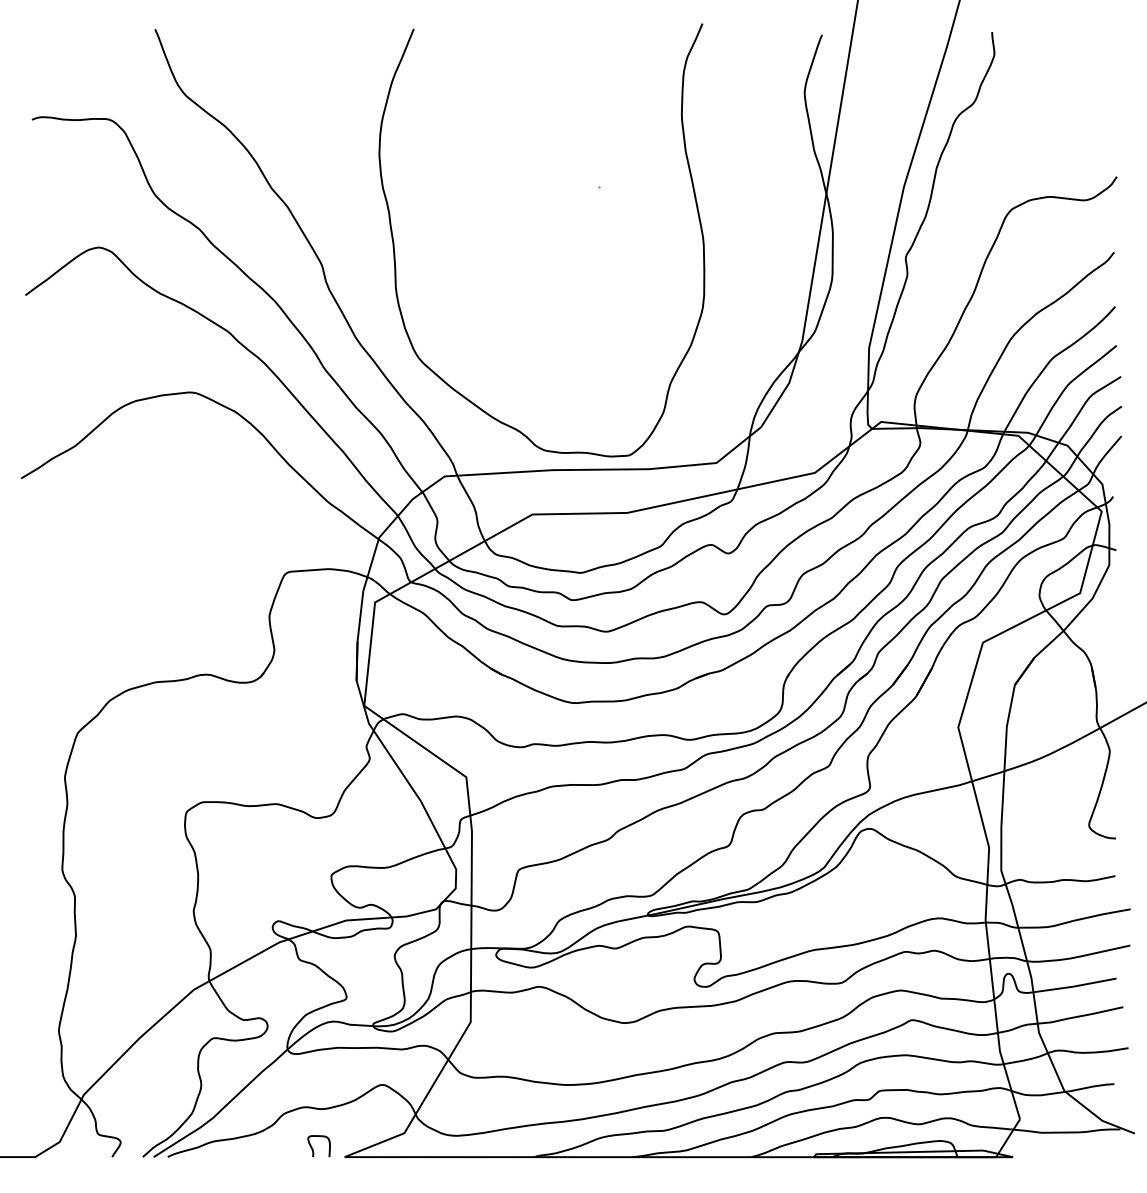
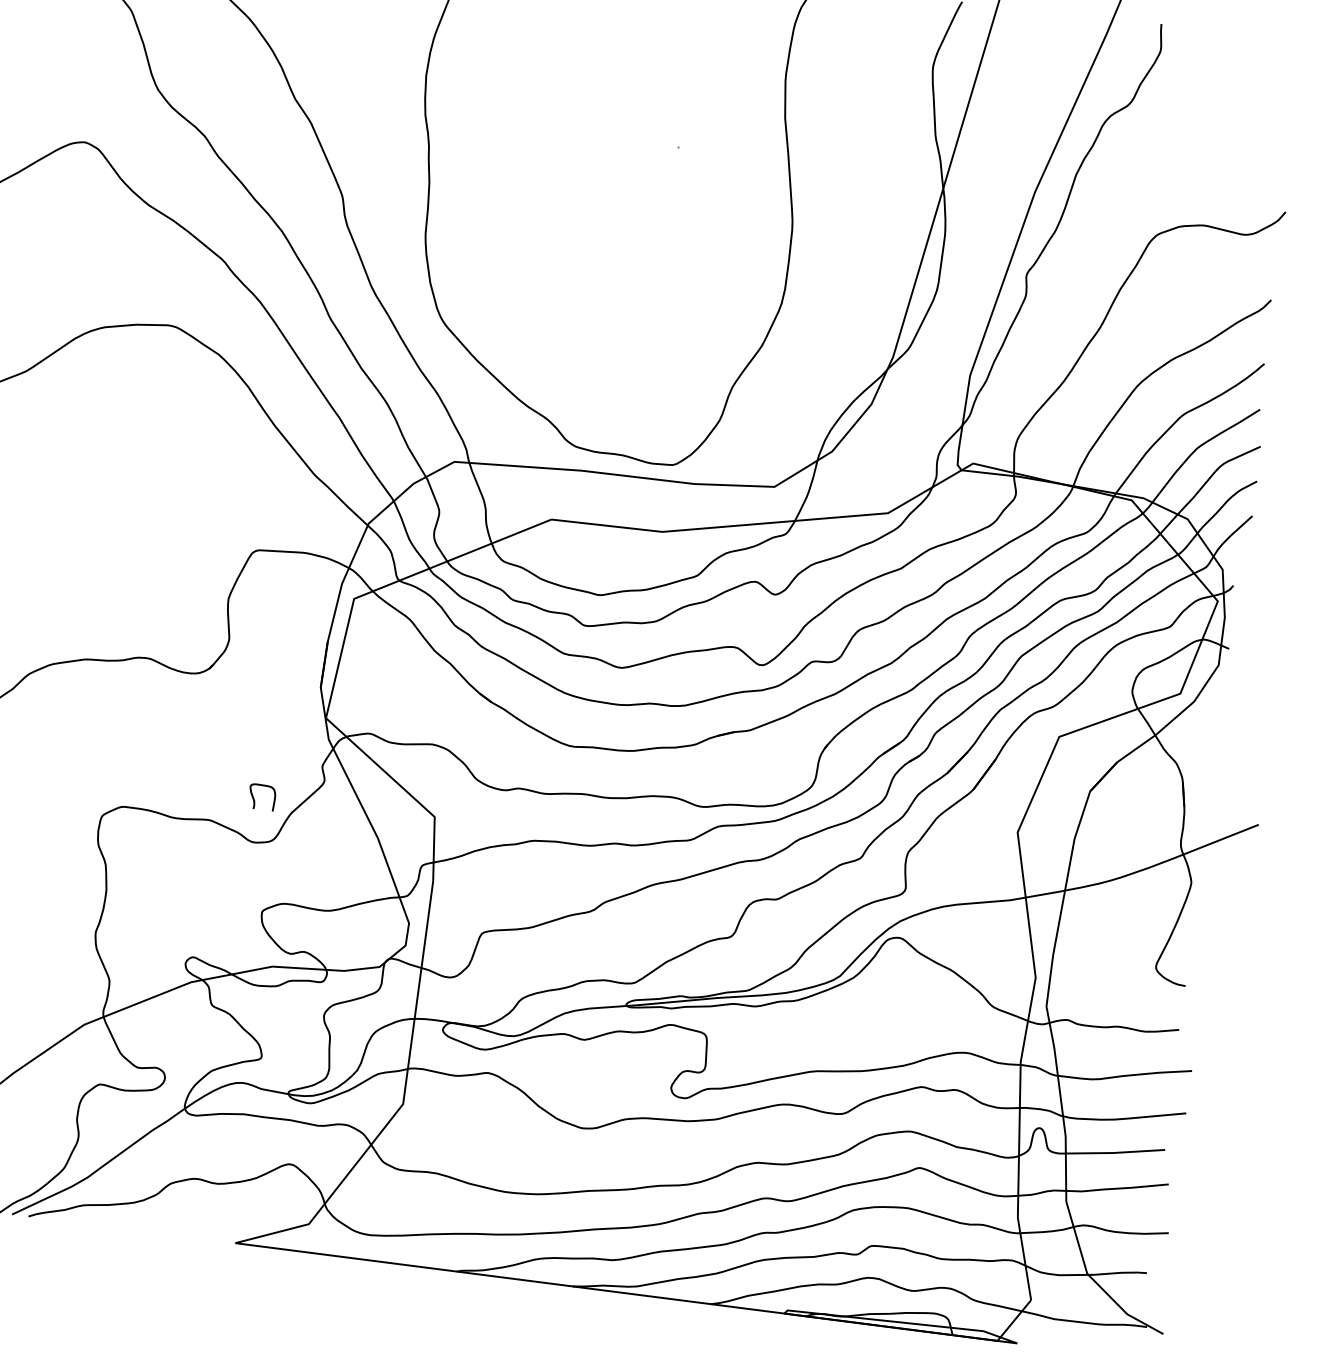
curve: (313, 1149) -> (255, 800), moved

